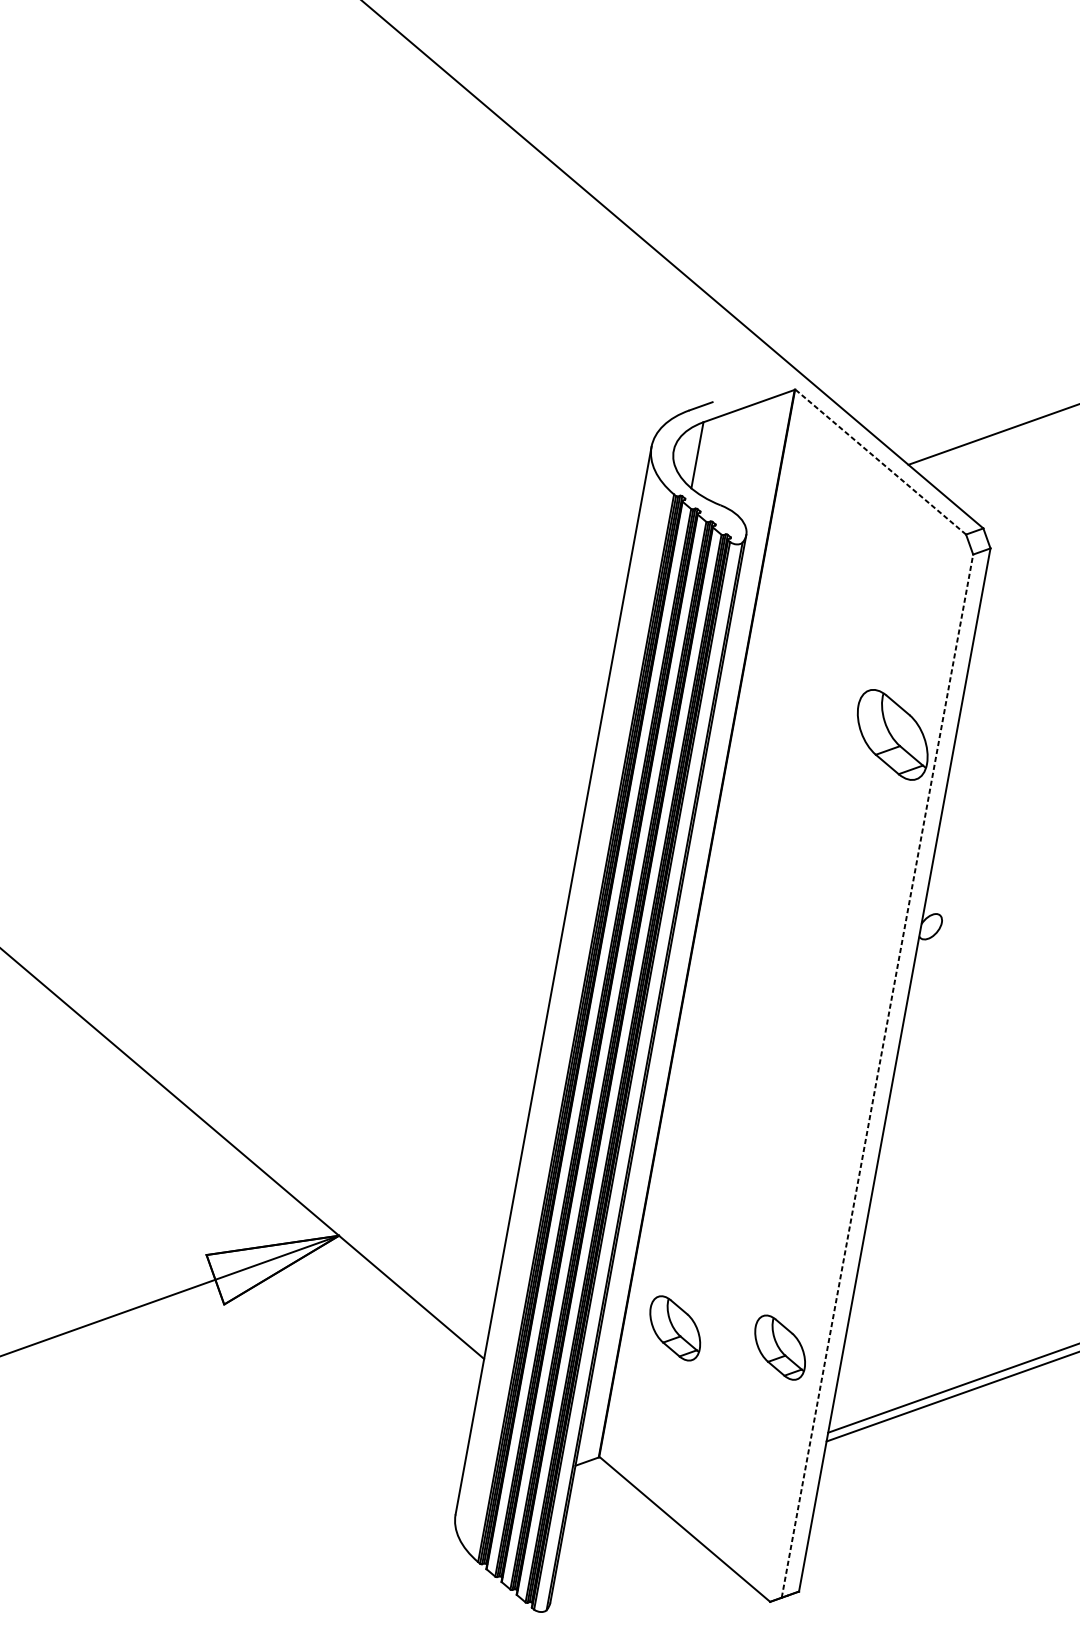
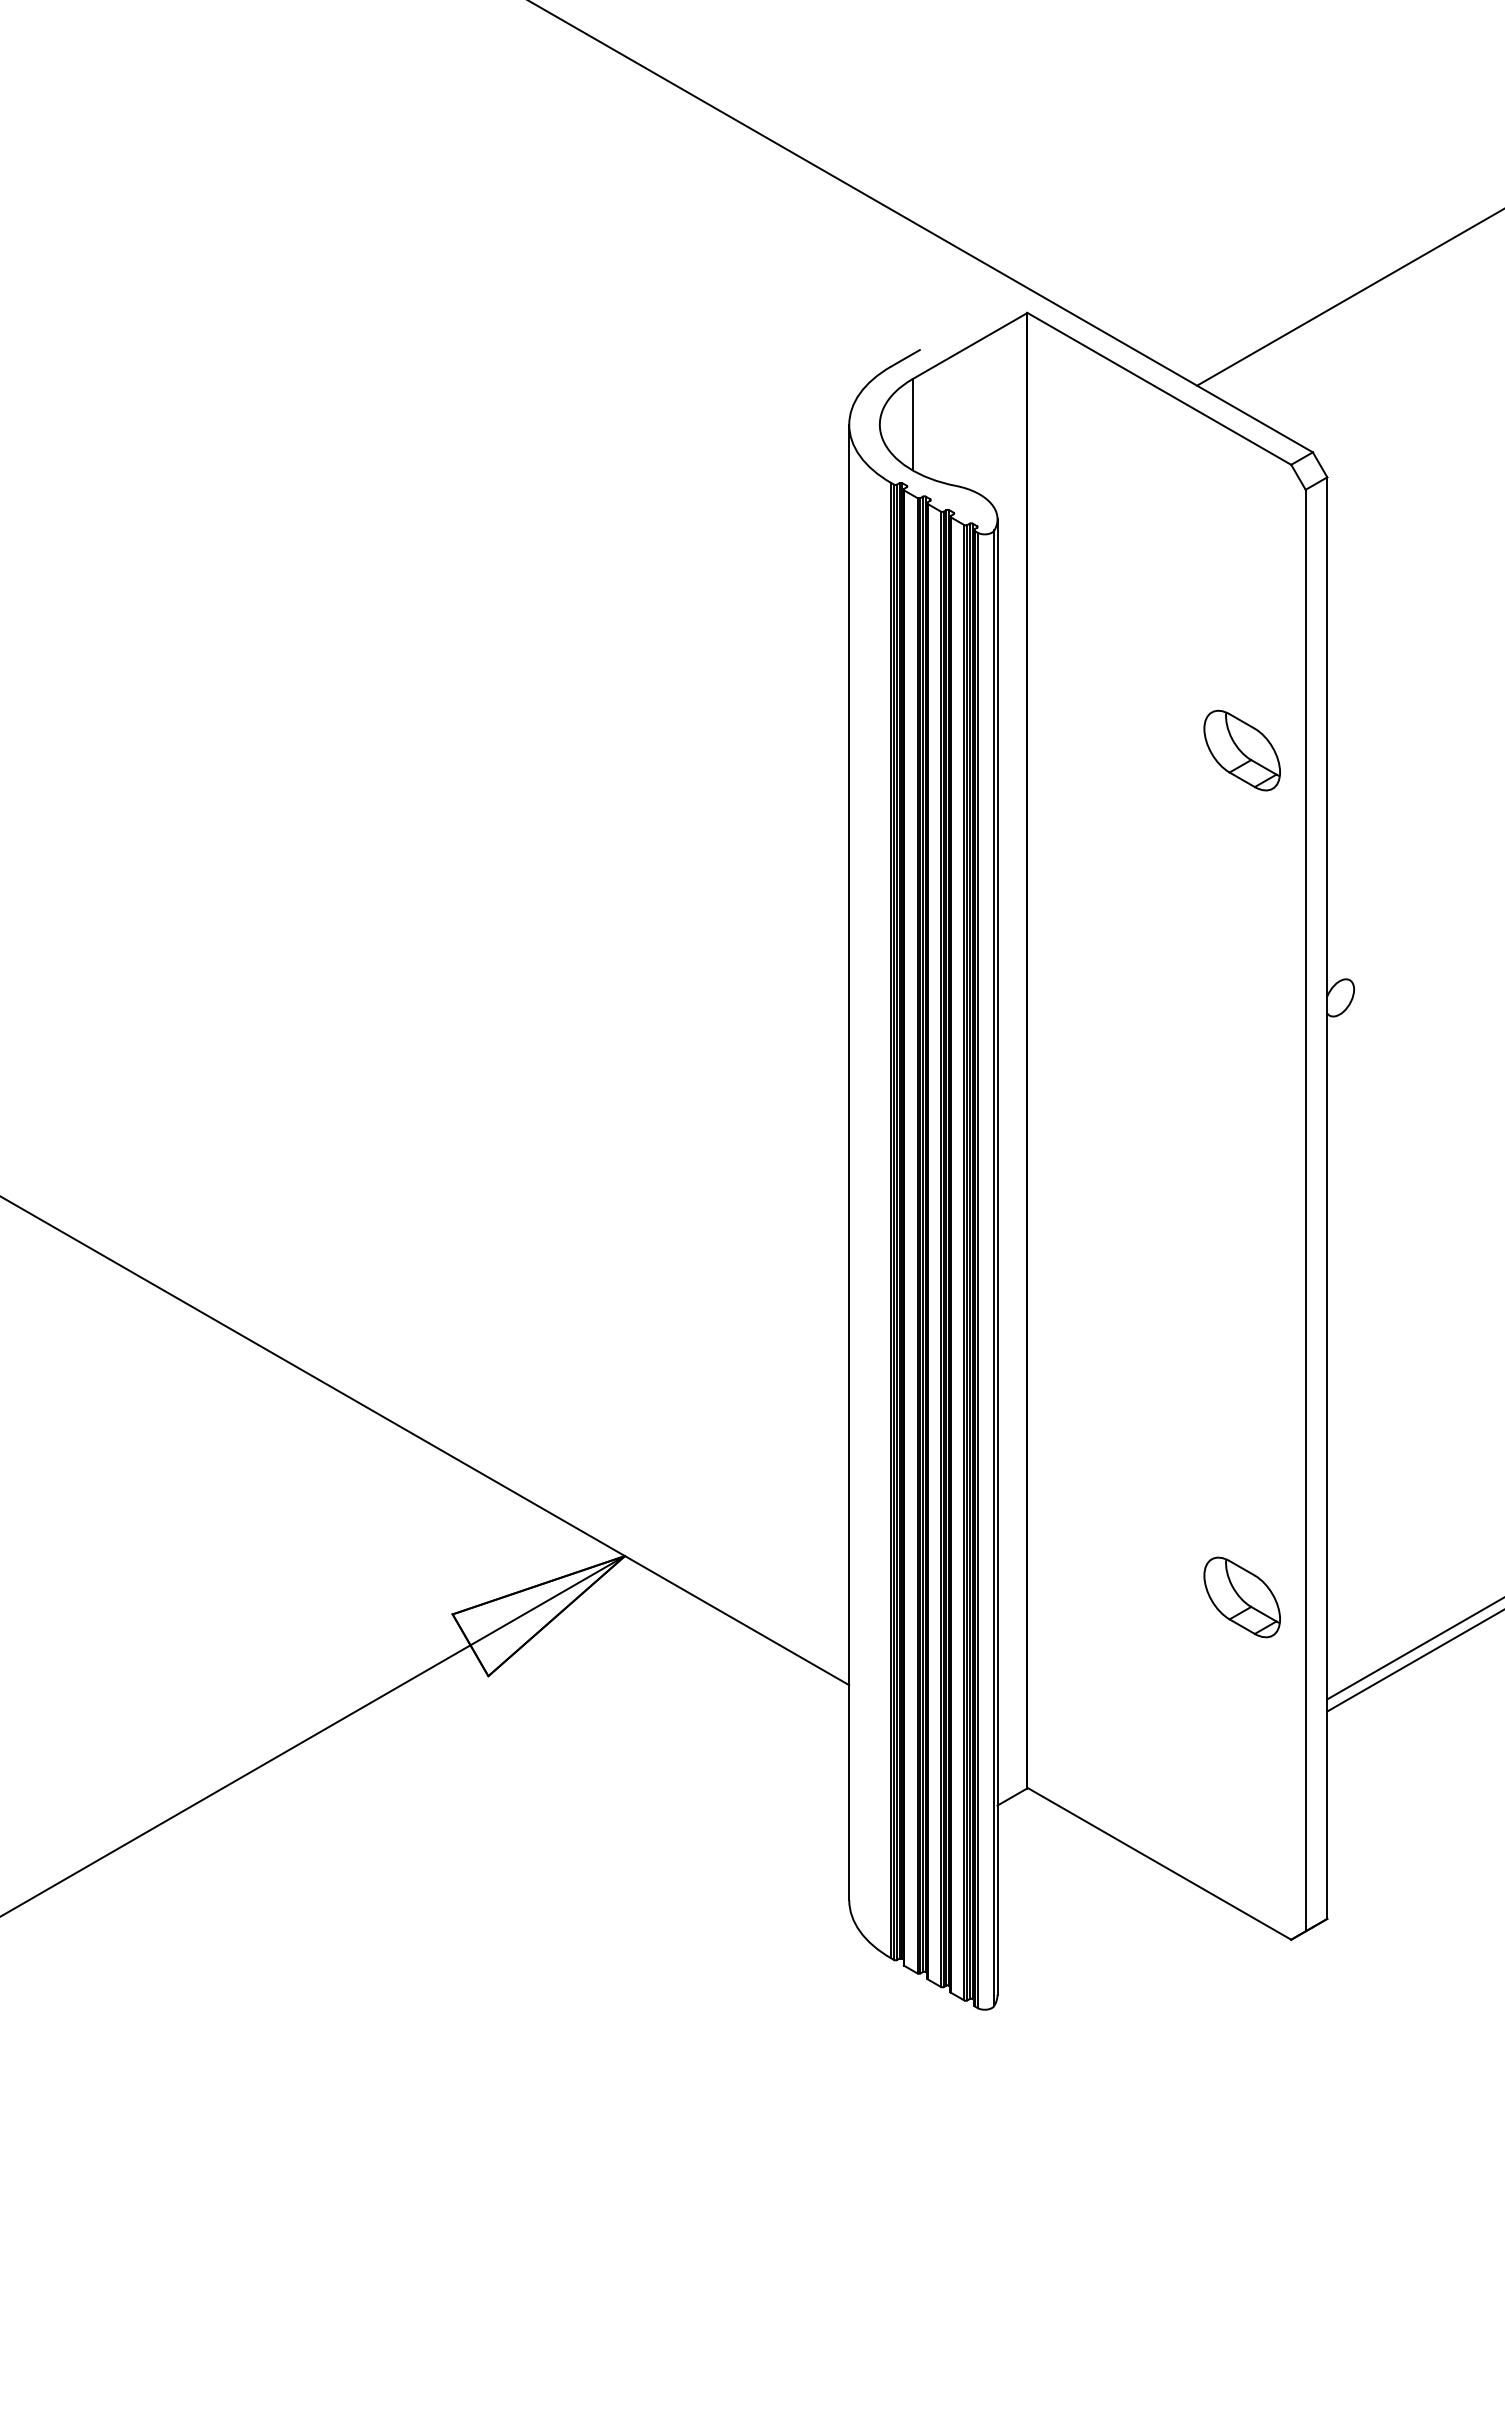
line: (880, 461) -> (1158, 388), dashed -> solid
part: (892, 734) -> (1241, 750), size x0.71
line: (877, 1076) -> (1305, 1210), dashed -> solid
part: (674, 1328) -> (1096, 1597), removed

